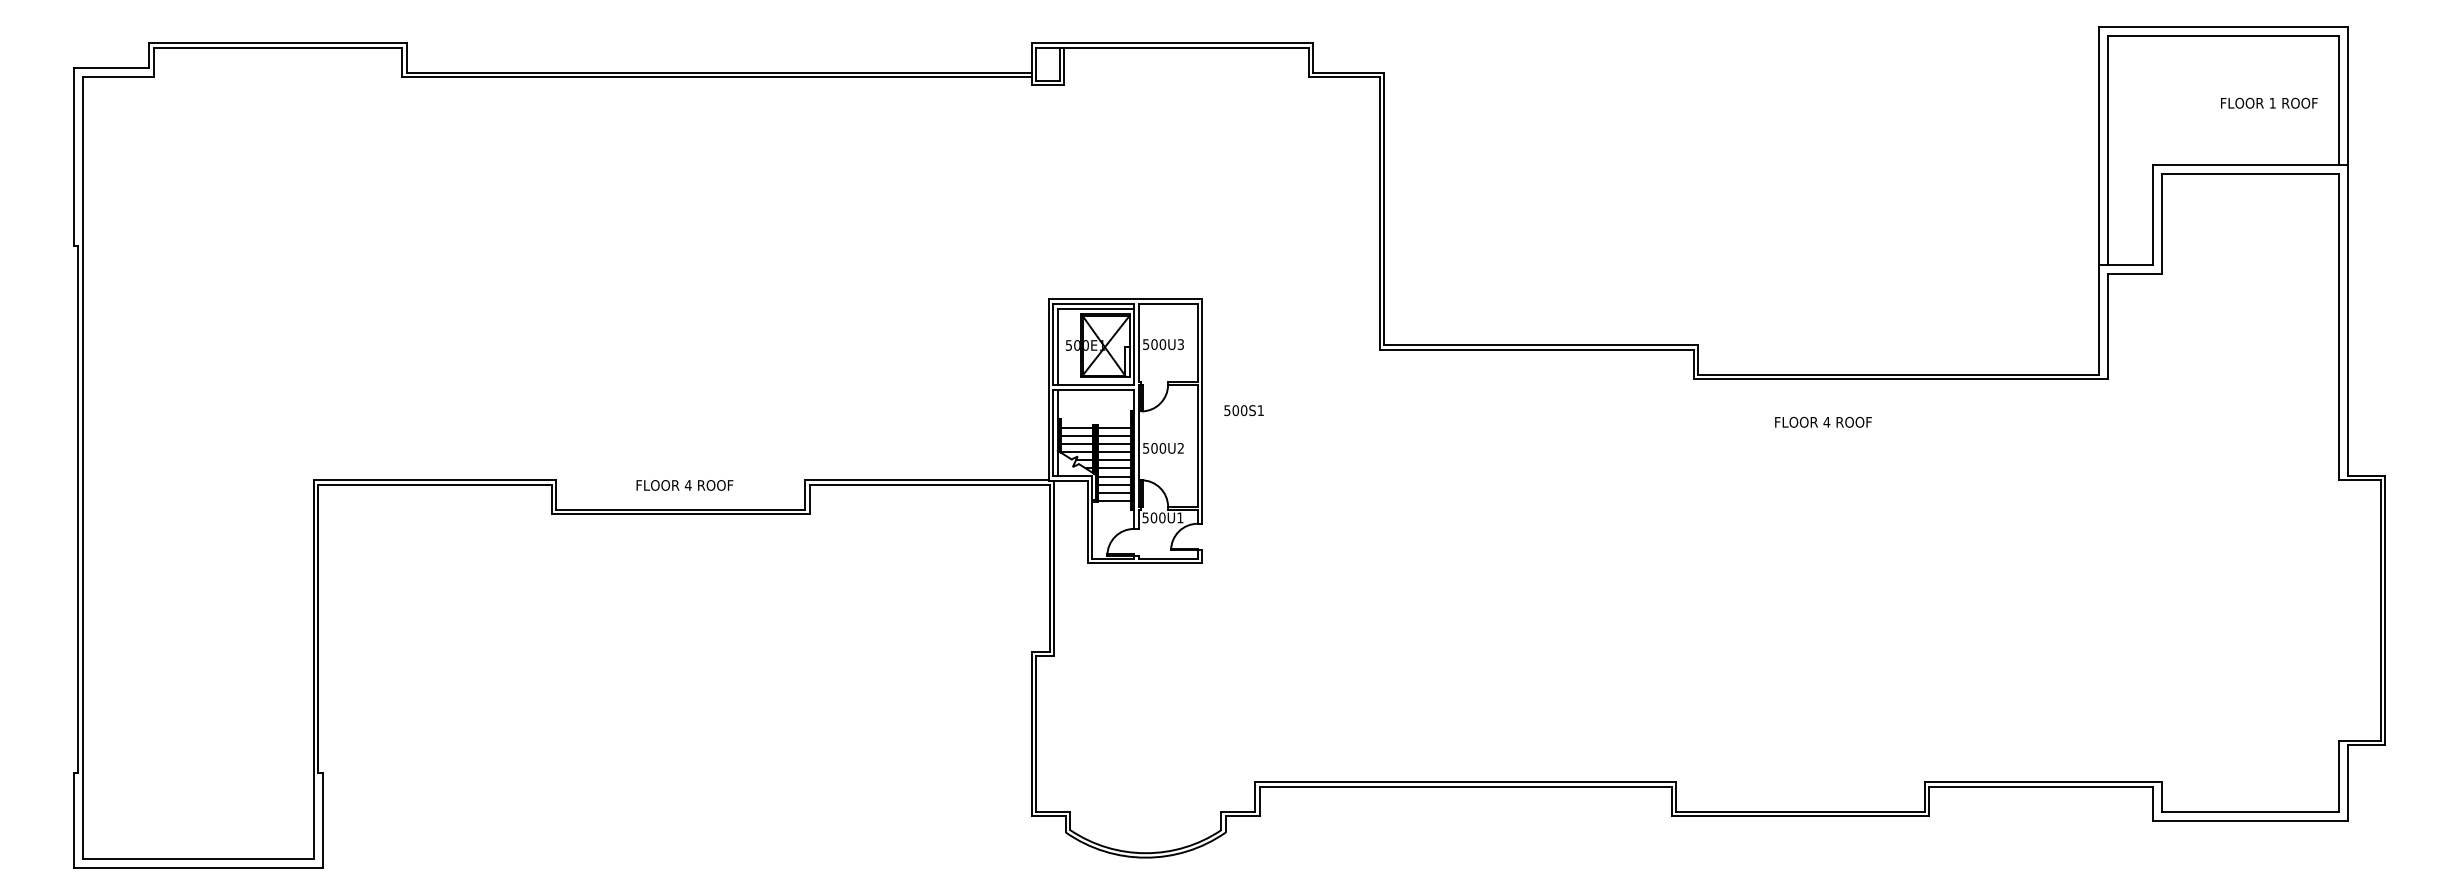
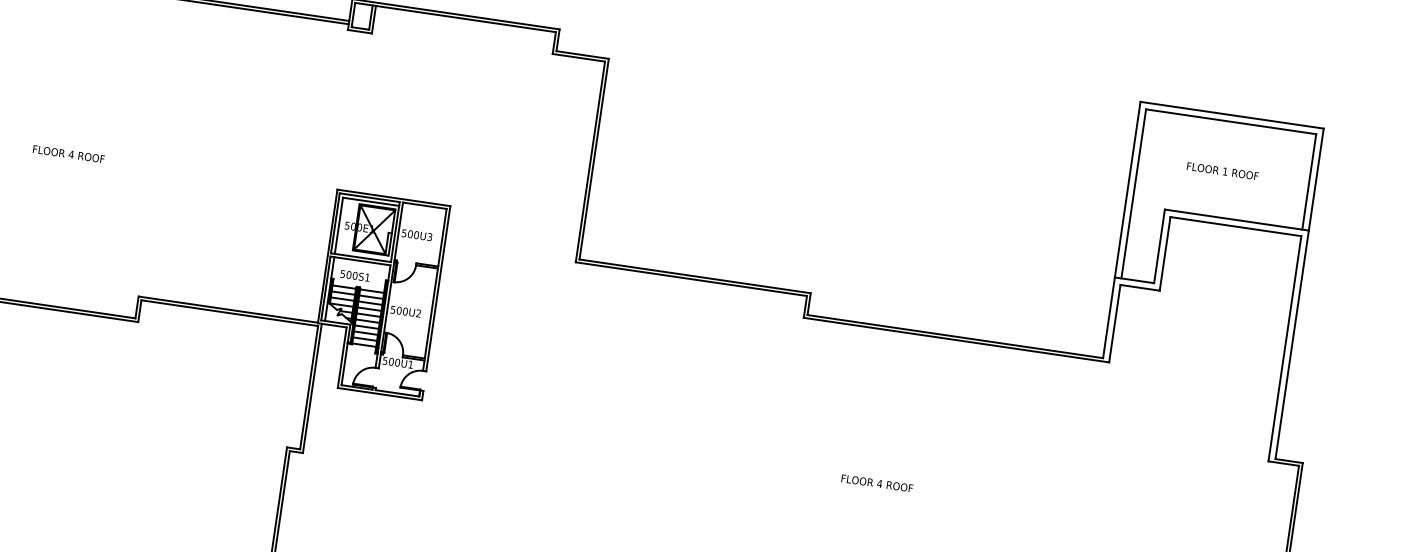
text: (2269, 102) -> (1223, 170), moved
text: (1243, 410) -> (354, 275), moved
text: (1823, 421) -> (877, 482), moved
text: (684, 485) -> (68, 154), moved

